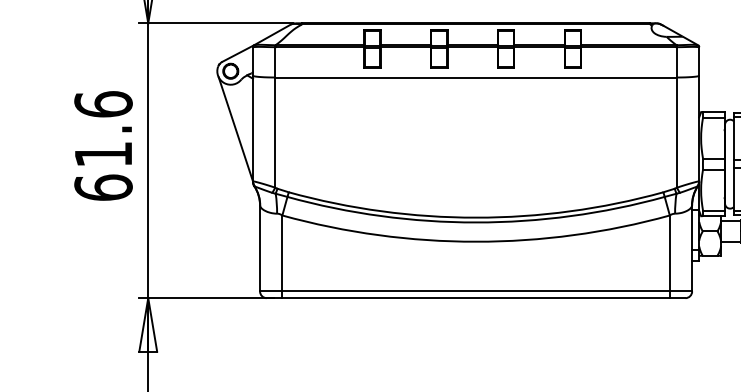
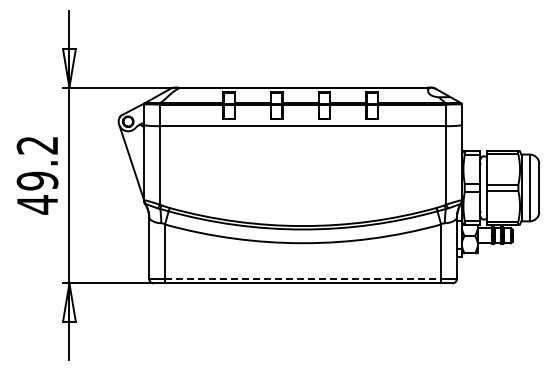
text: (103, 145) -> (37, 174), 61.6 -> 49.2
line: (476, 291) -> (303, 278), solid -> dashed

